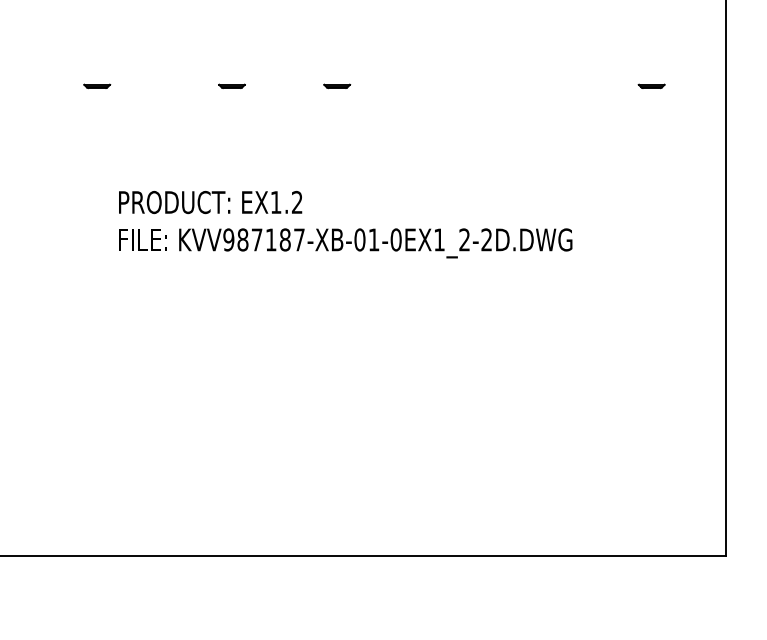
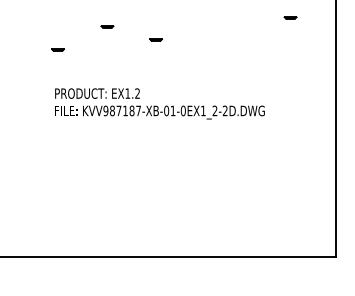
part: (96, 85) -> (57, 49), moved
part: (232, 85) -> (107, 26), moved
part: (651, 85) -> (290, 17), moved

